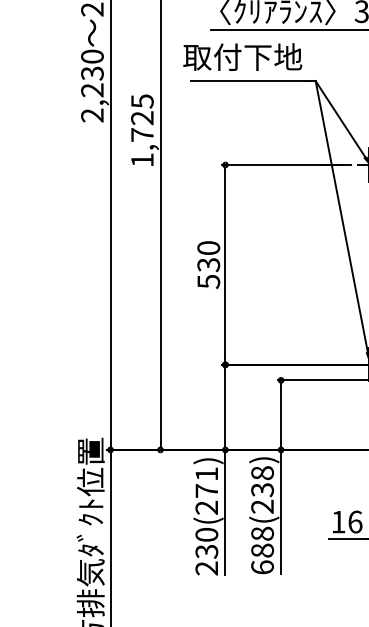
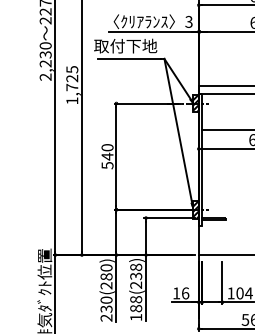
text: (208, 264) -> (107, 156), 530 -> 540
text: (206, 482) -> (106, 272), 230(271) -> 230(280)
text: (263, 567) -> (136, 317), 688(238) -> 188(238)

